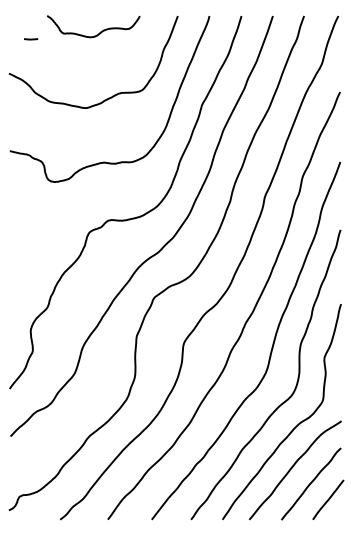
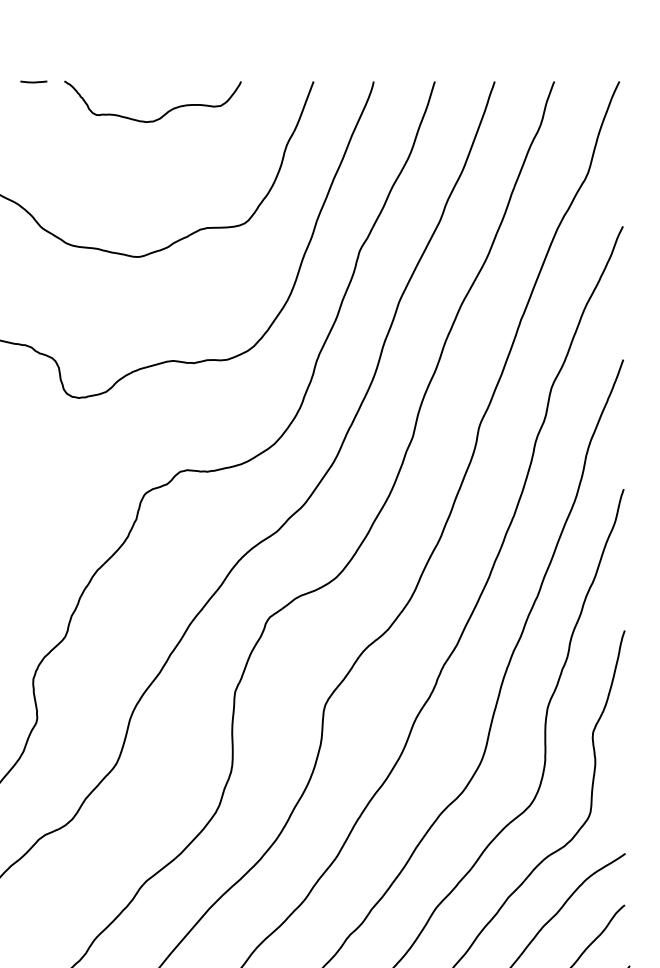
line: (31, 39) -> (34, 82), moved

